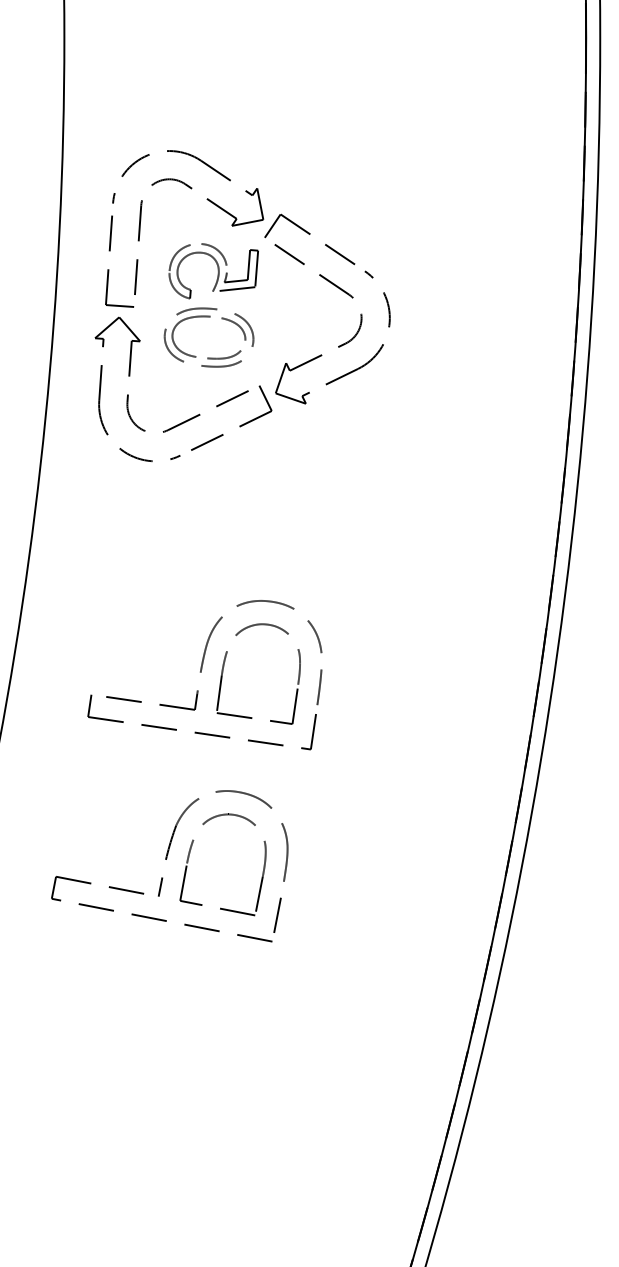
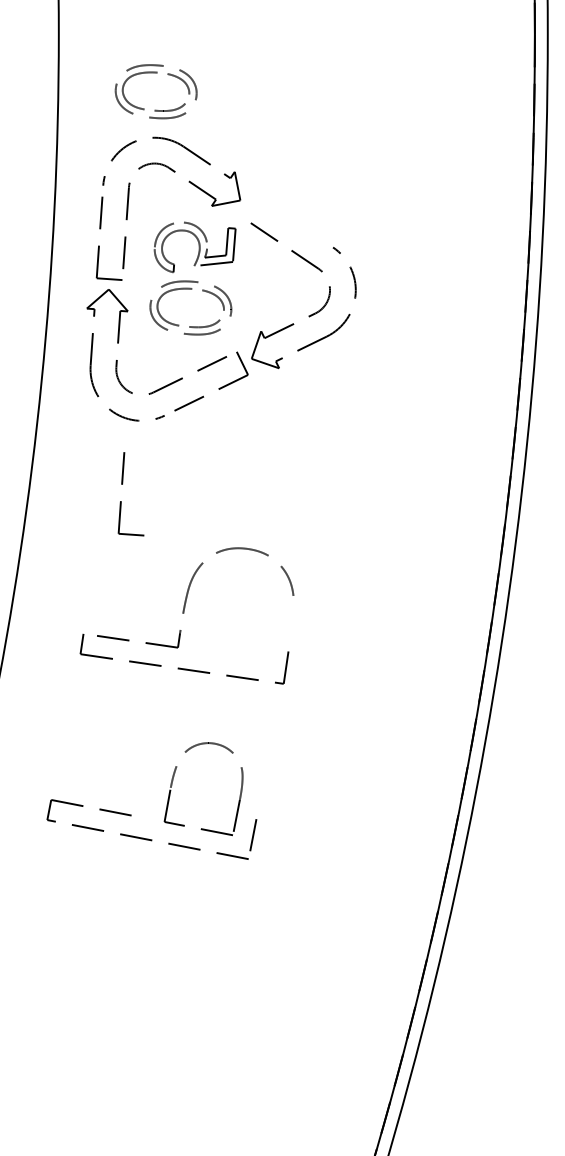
part: (170, 80) -> (155, 73), added
part: (309, 239) -> (282, 218), removed
part: (133, 549) -> (121, 501), added
part: (224, 666) -> (204, 608), removed
line: (319, 687) -> (291, 627), removed
part: (185, 812) -> (169, 741), removed

